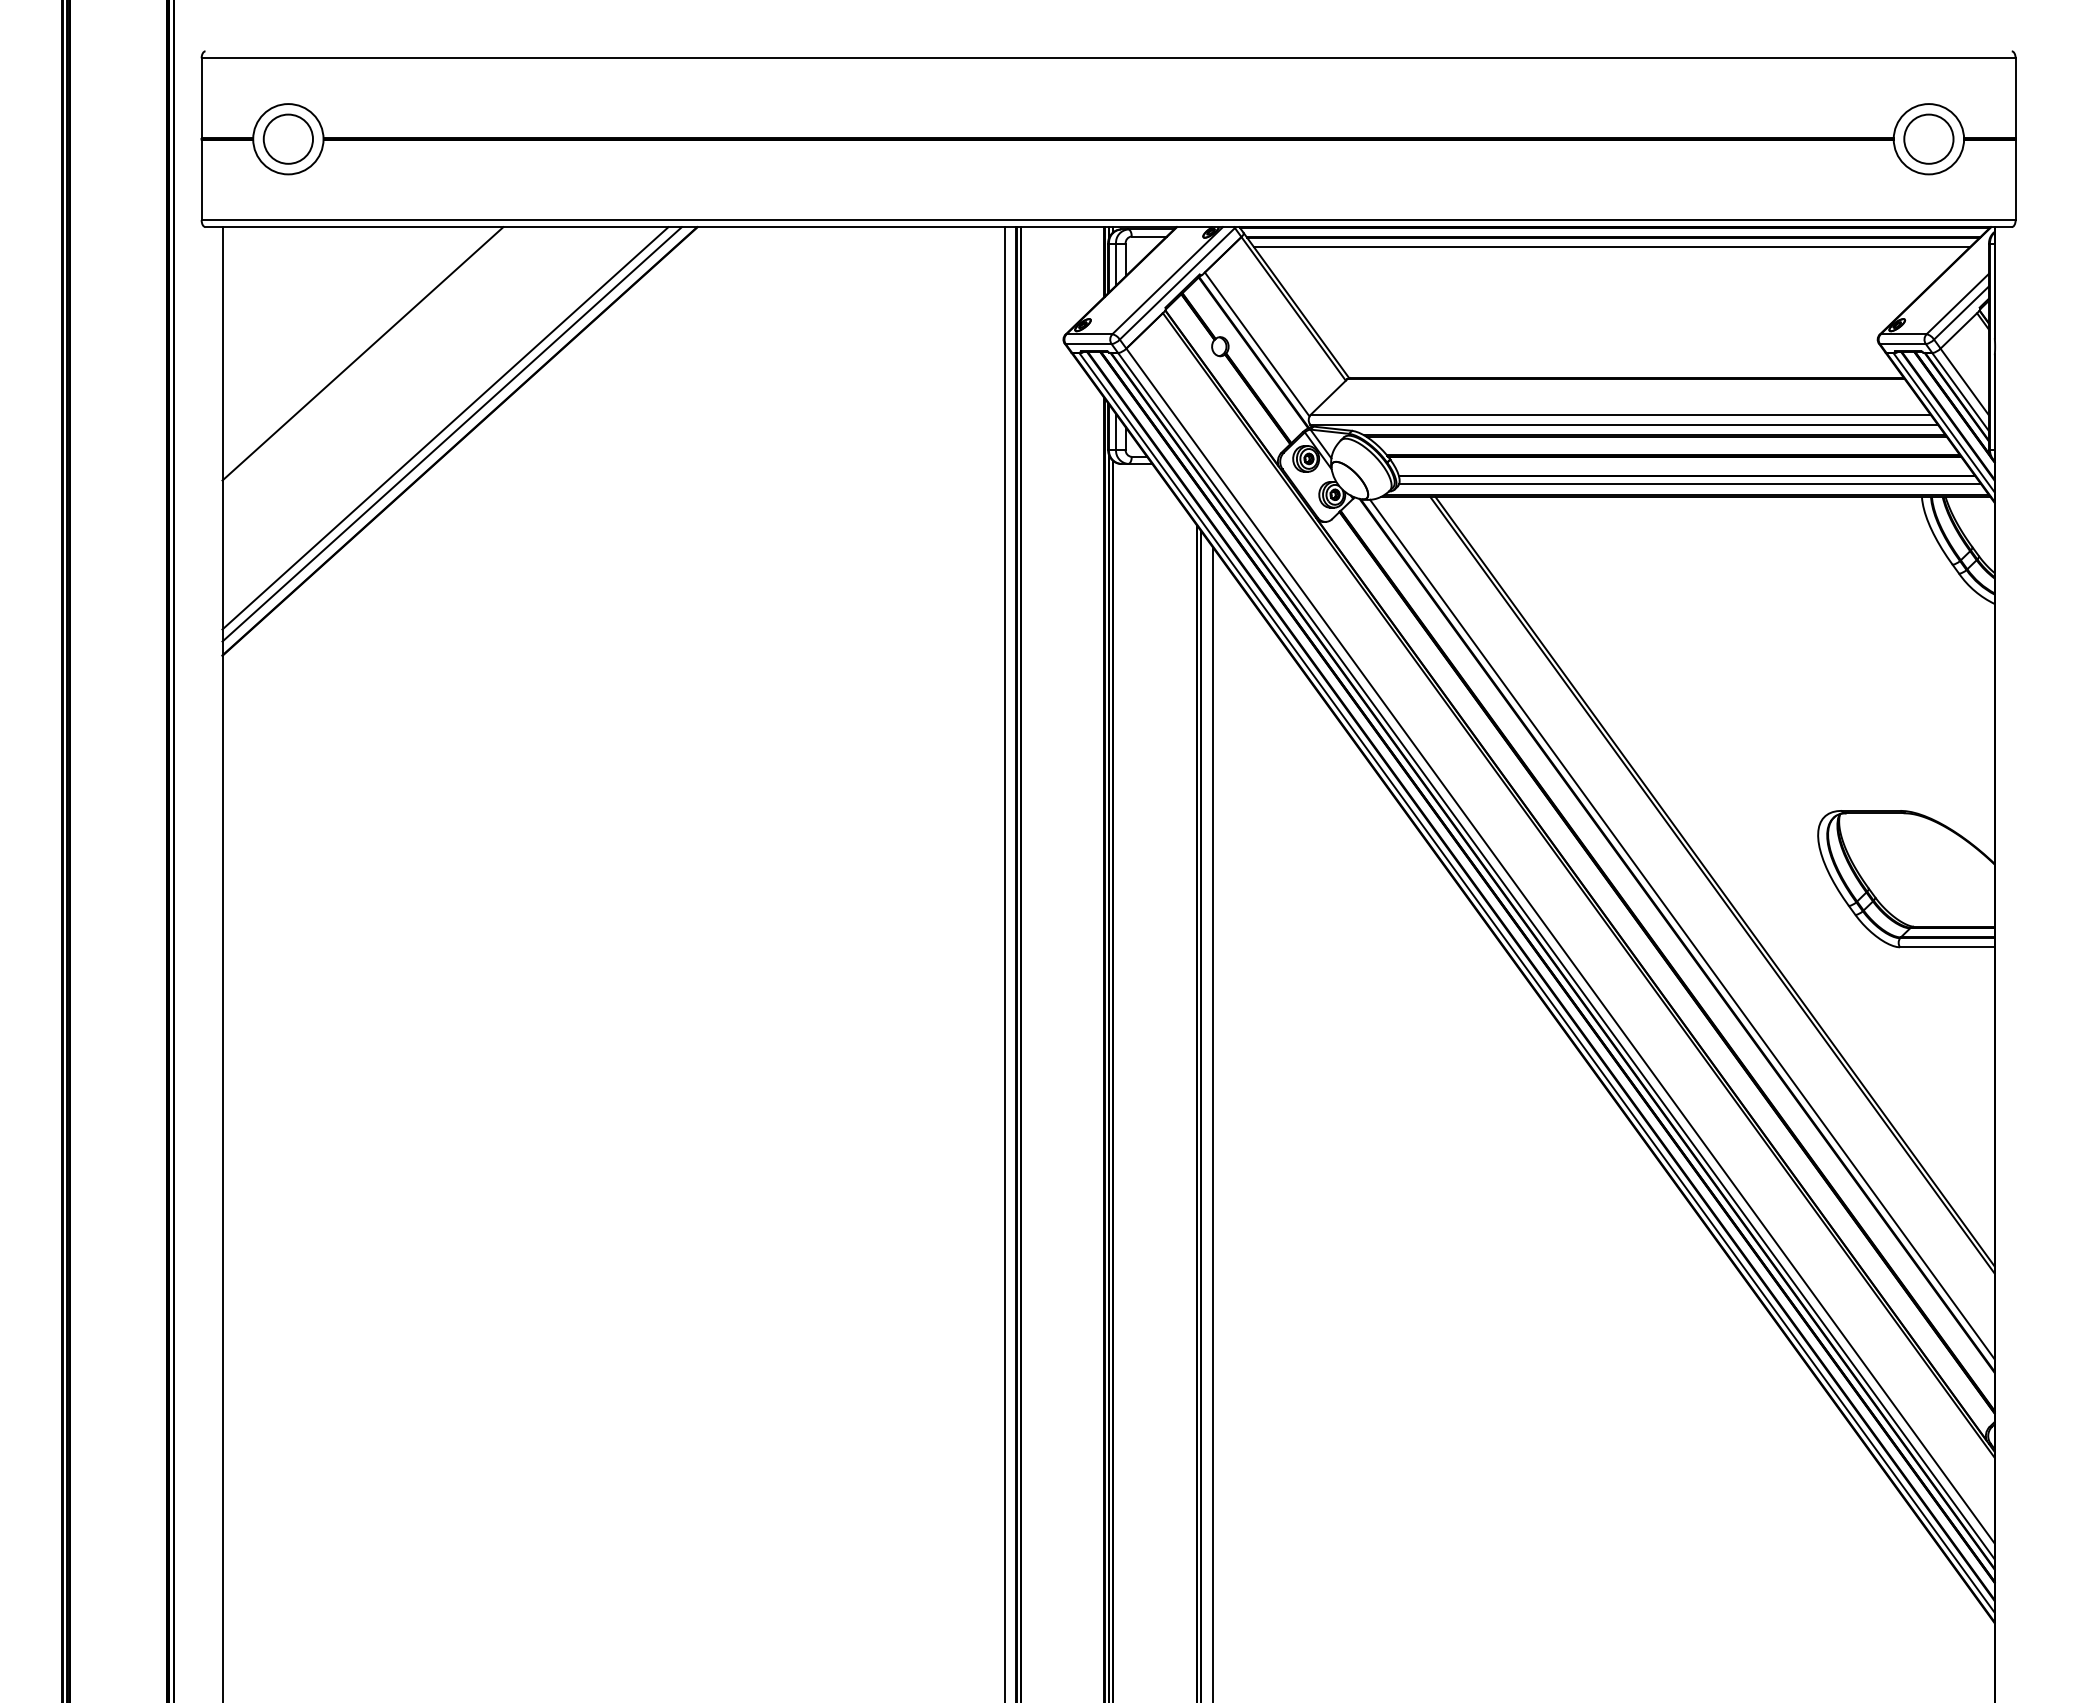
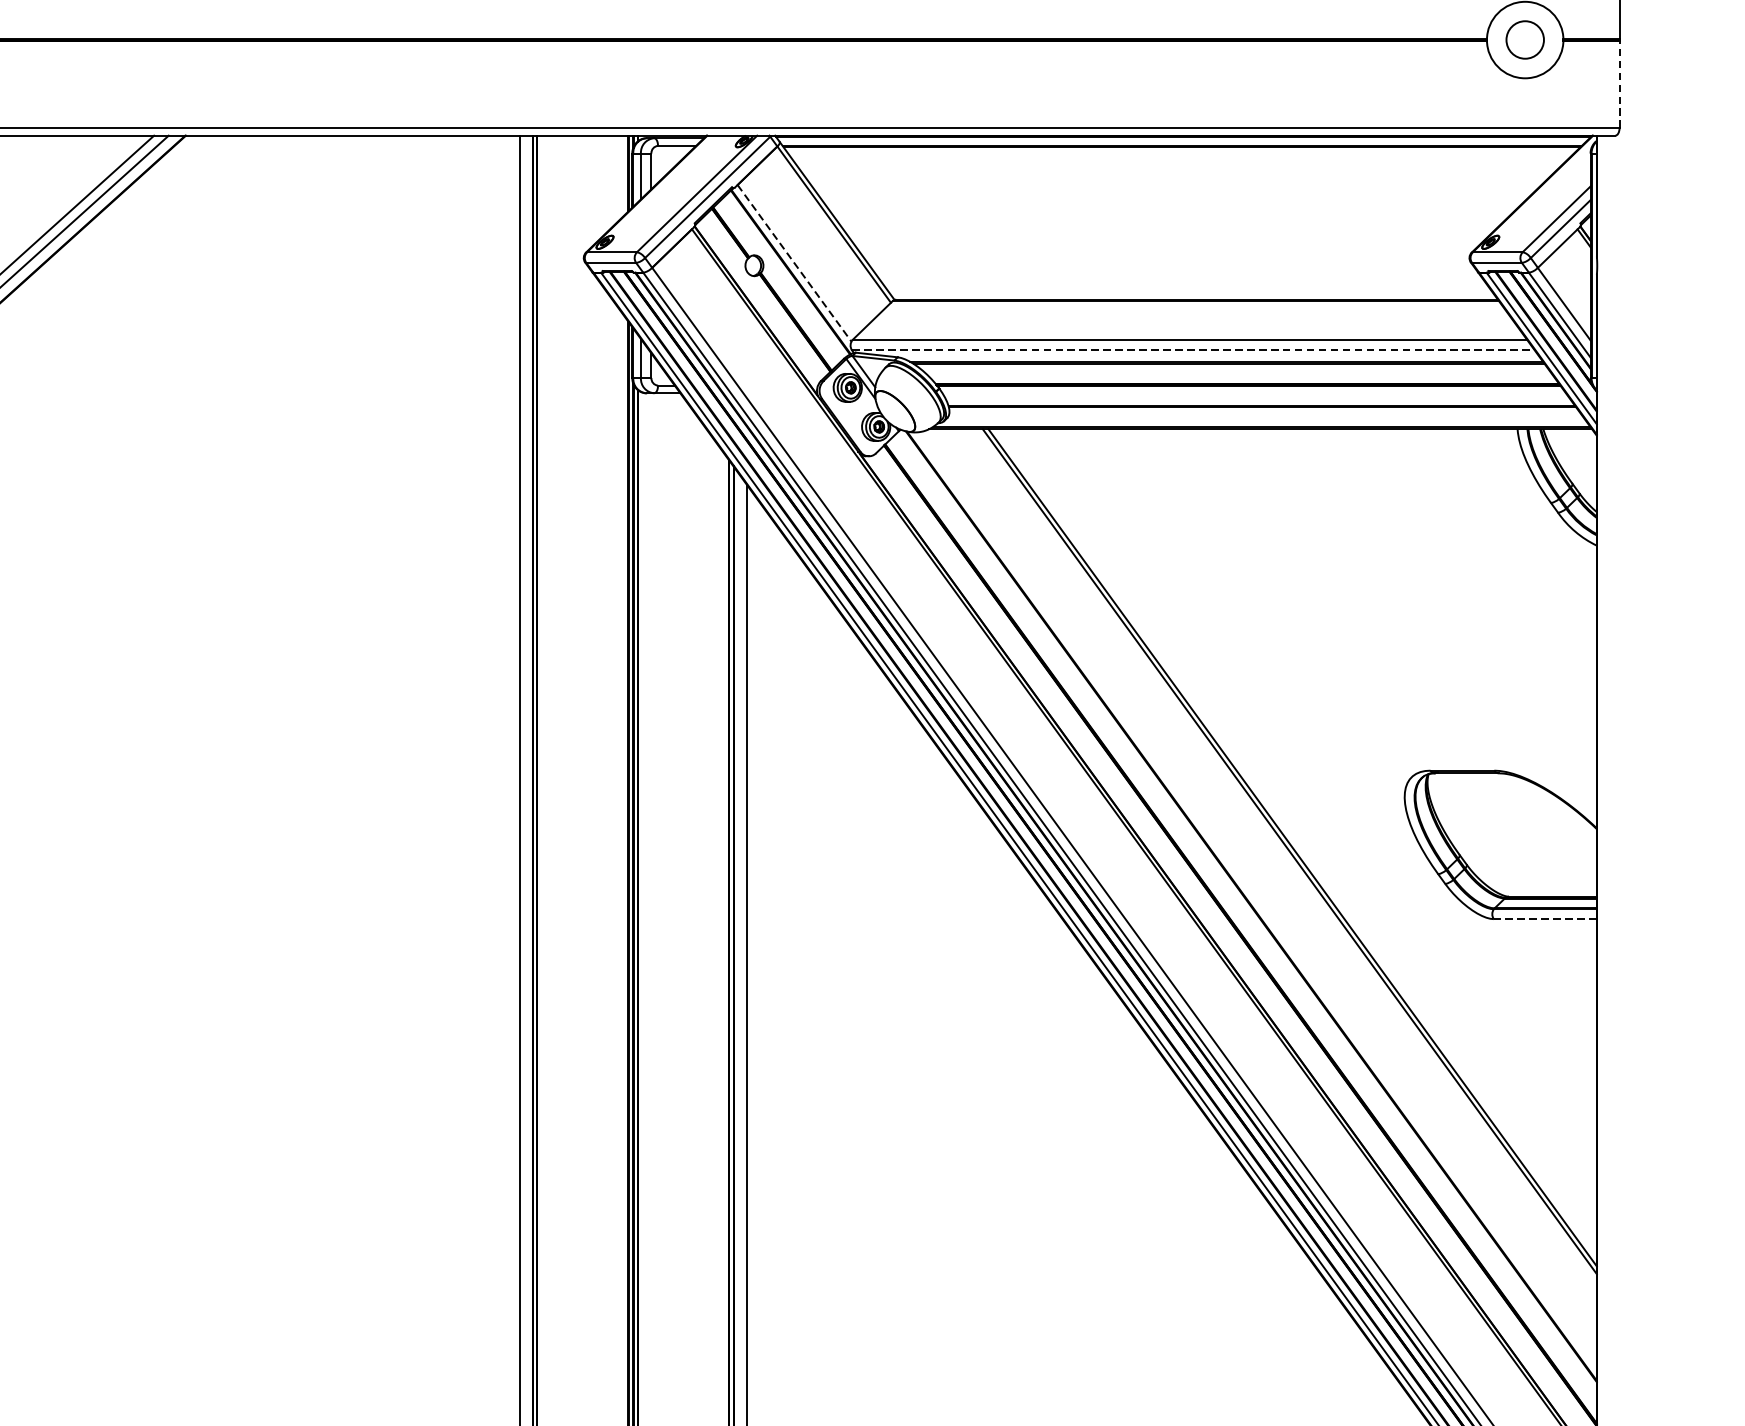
circle: (1928, 138) -> (1524, 39), size x0.7
line: (2015, 179) -> (1619, 83), solid -> dashed
line: (1611, 246) -> (1179, 156), removed
line: (1257, 344) -> (794, 263), solid -> dashed
line: (1623, 424) -> (1192, 350), solid -> dashed
line: (1689, 484) -> (1264, 415), removed
line: (1682, 929) -> (1257, 899), removed
line: (1946, 947) -> (1544, 919), solid -> dashed

